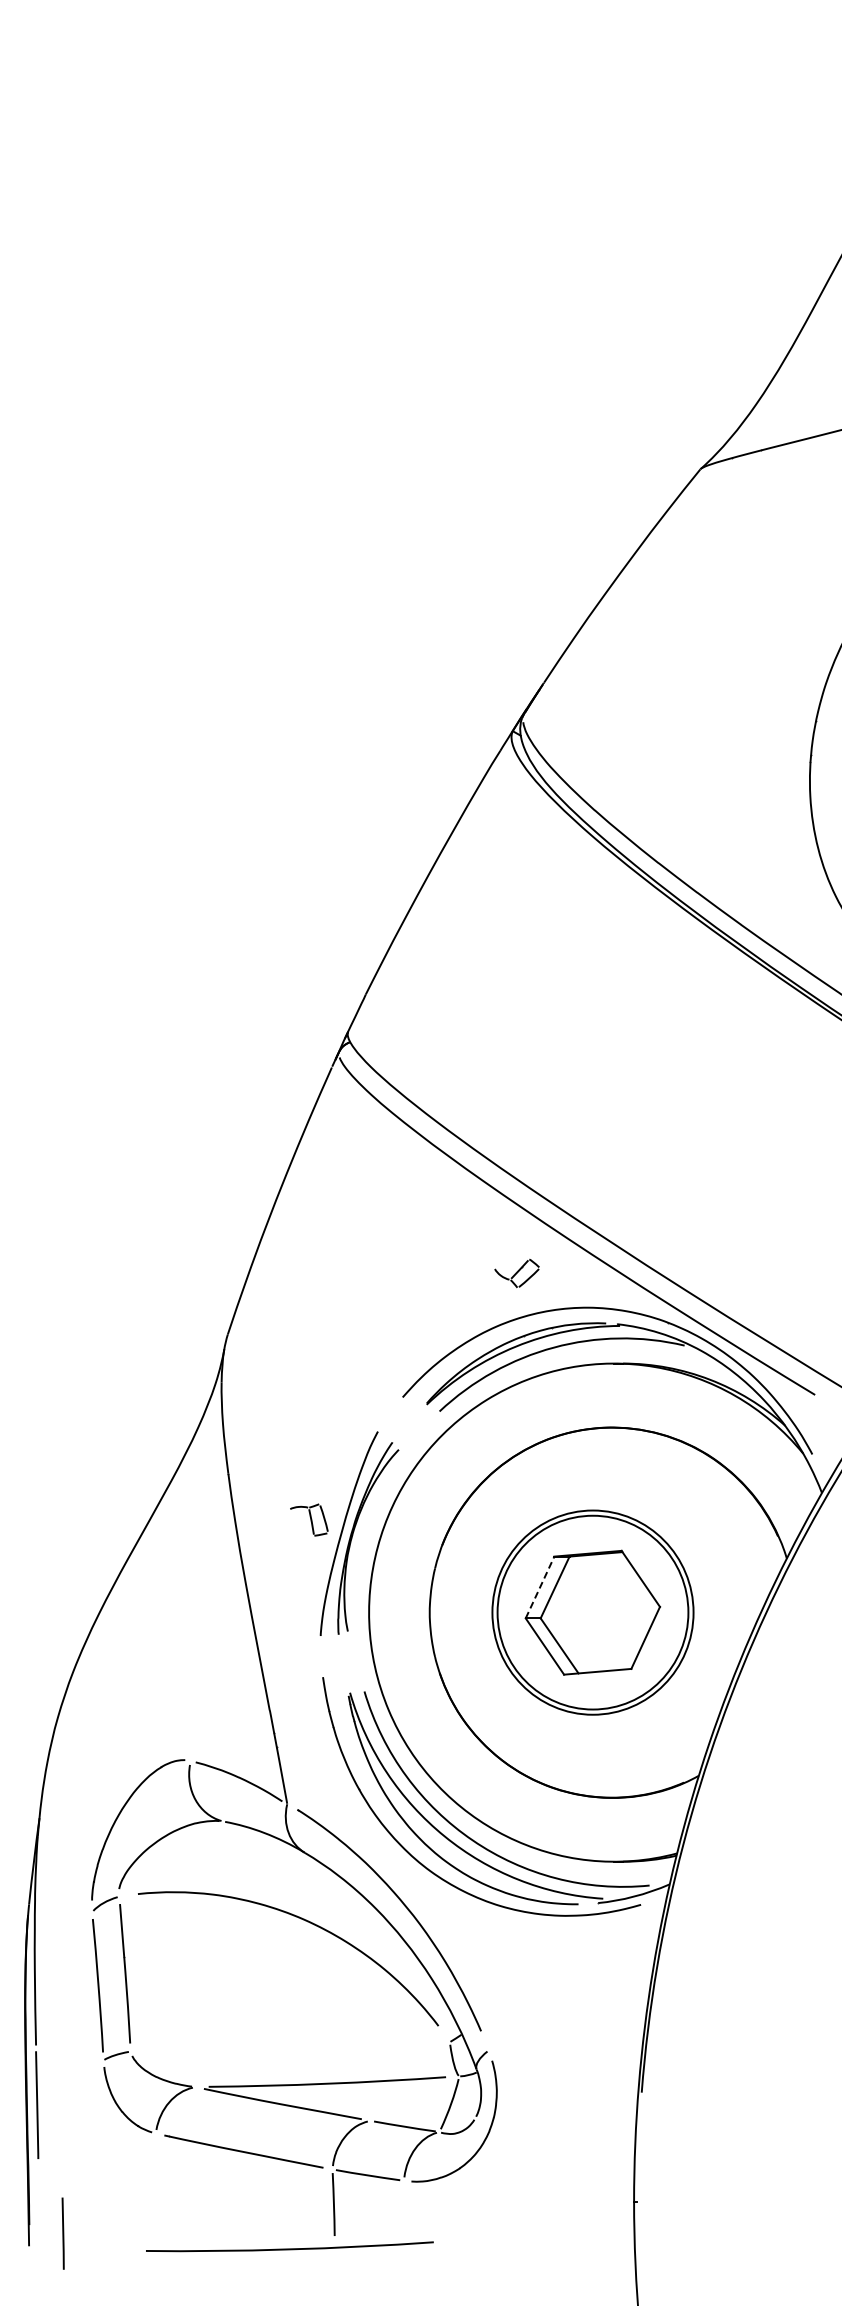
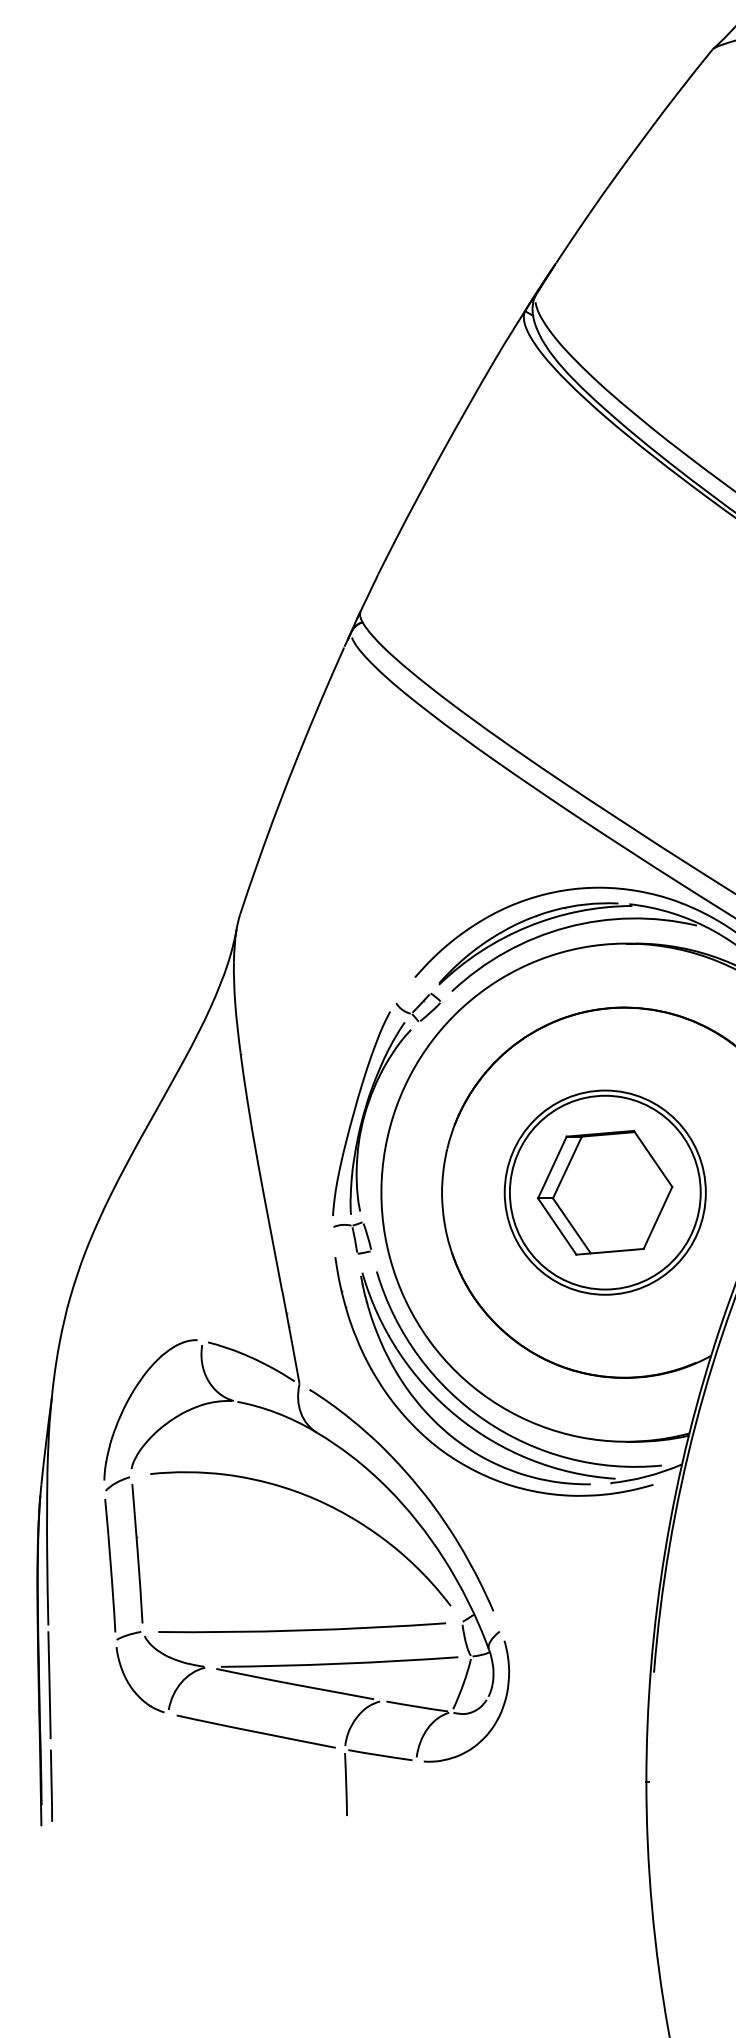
part: (516, 1273) -> (417, 1007), moved
part: (309, 1519) -> (352, 1237), moved
line: (540, 1587) -> (552, 1167), dashed -> solid
line: (62, 2233) -> (50, 1785), moved
curve: (289, 2248) -> (301, 1629), moved

